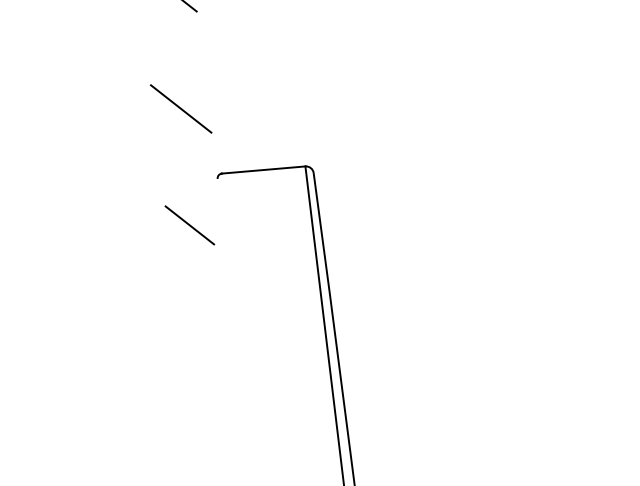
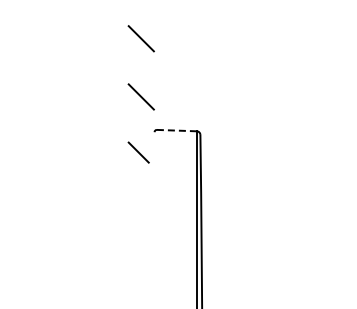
line: (262, 169) -> (176, 130), solid -> dashed

